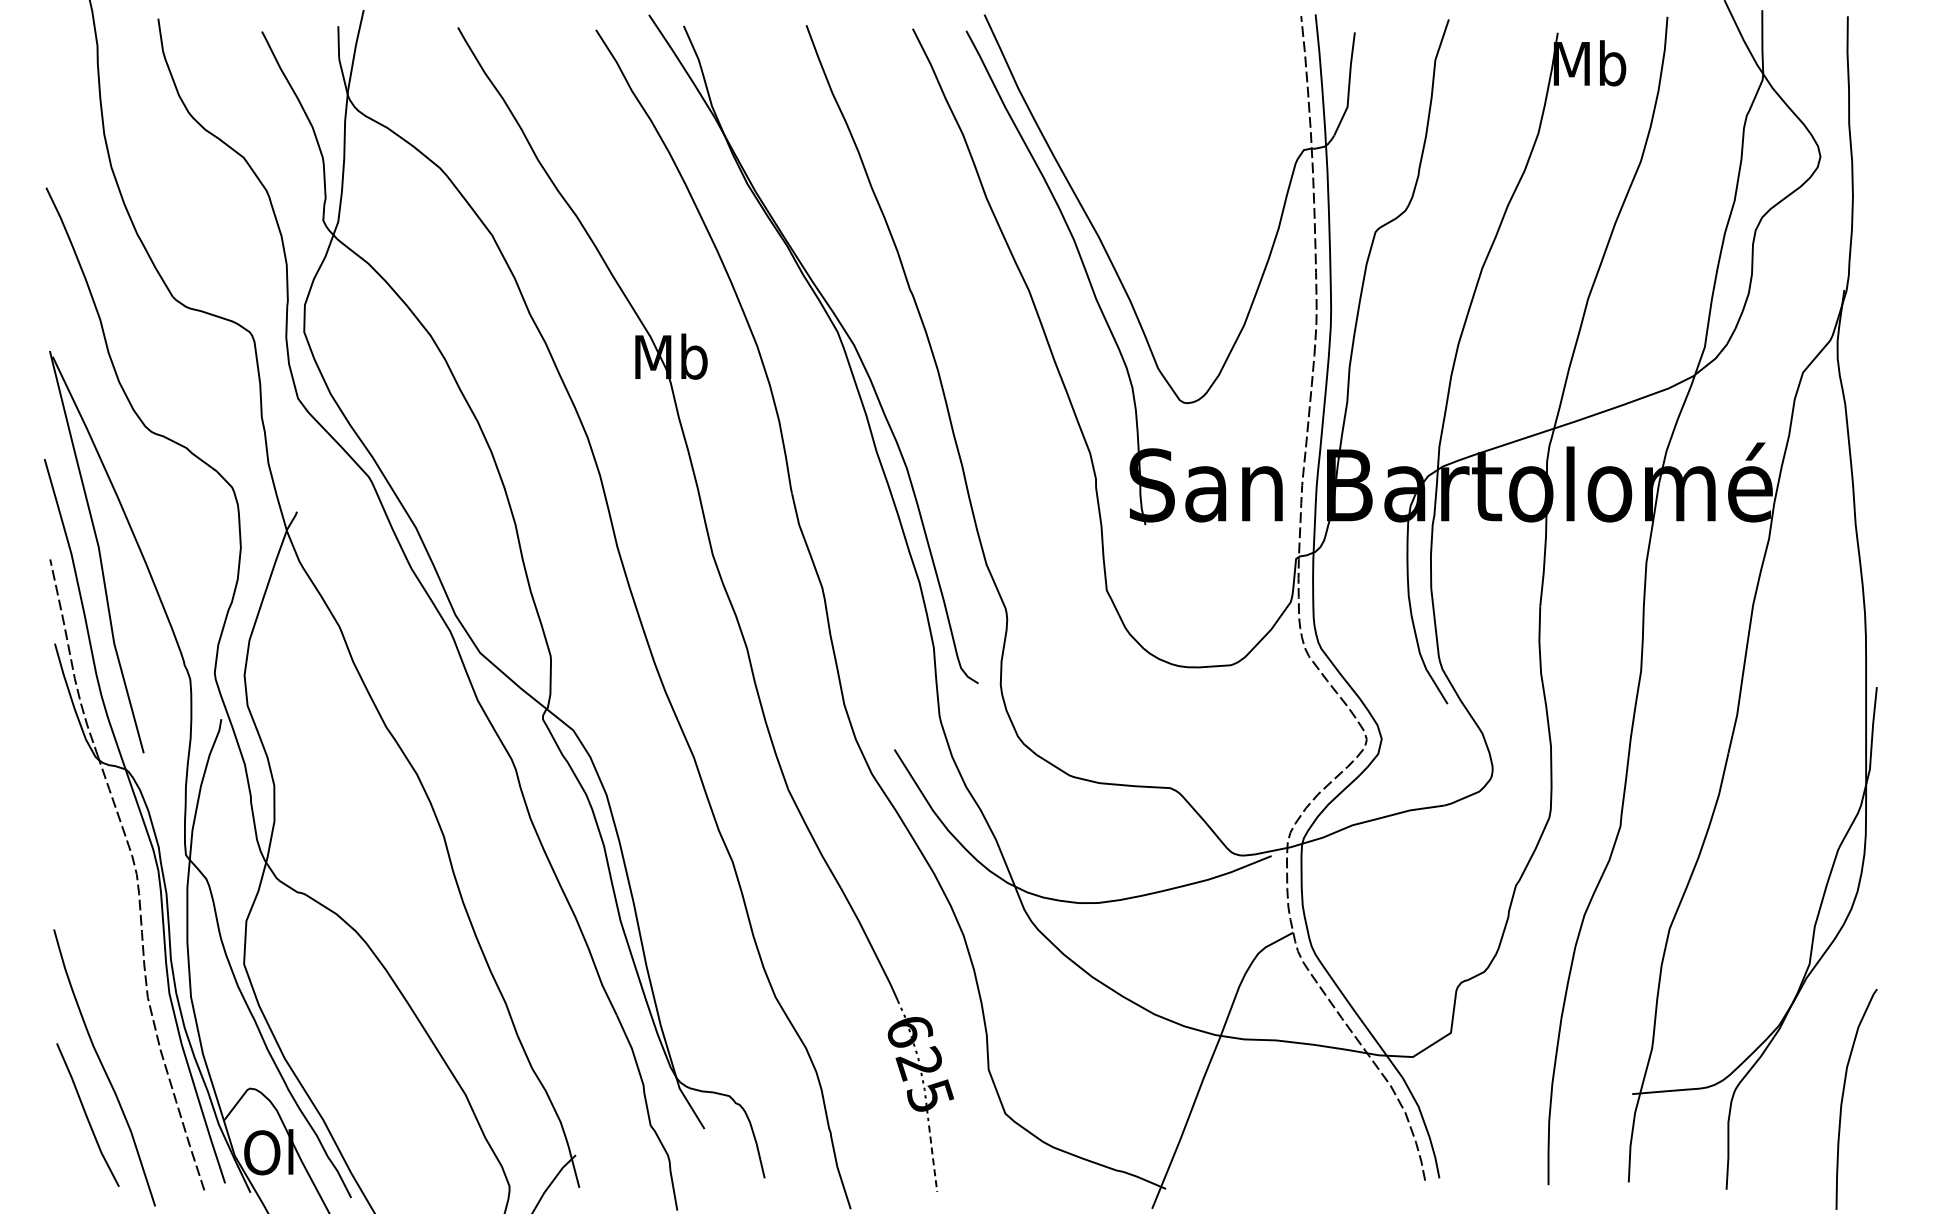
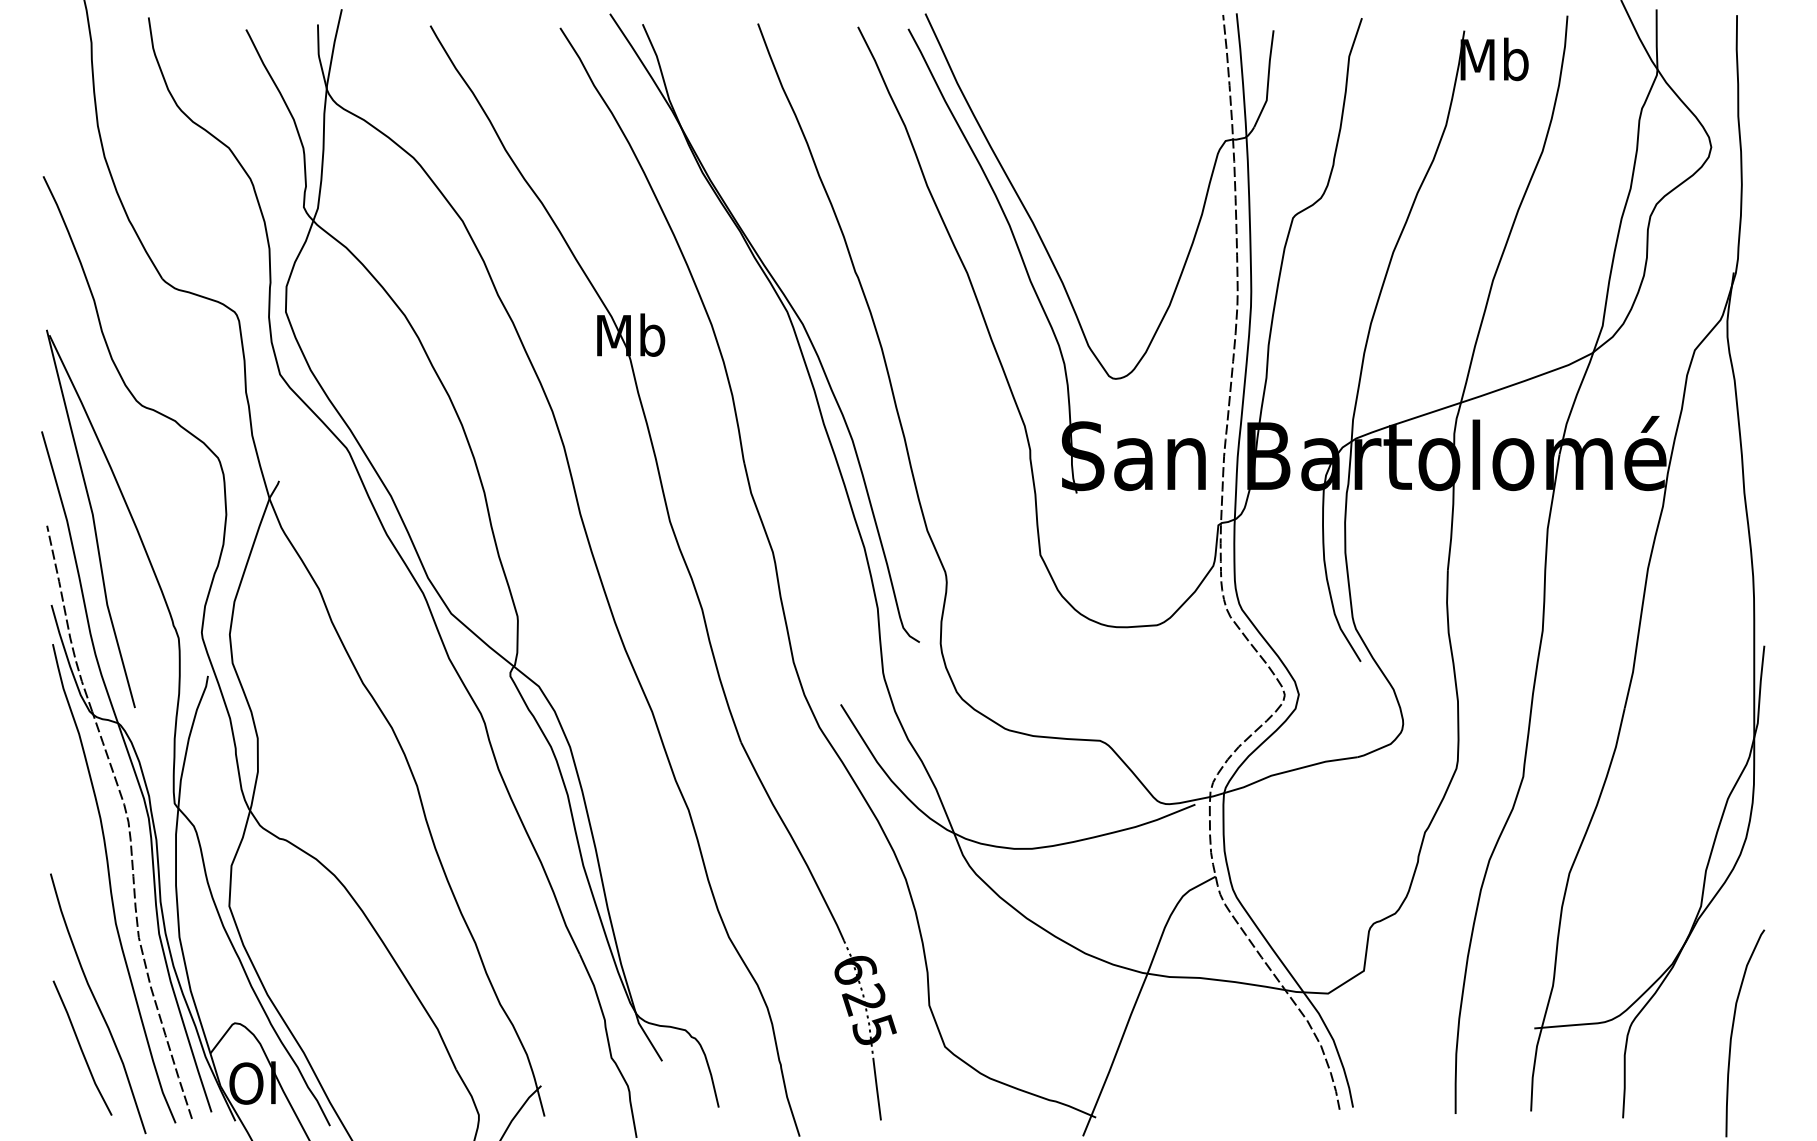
curve: (118, 940) -> (111, 884), added
line: (933, 1159) -> (877, 1089), dashed -> solid

